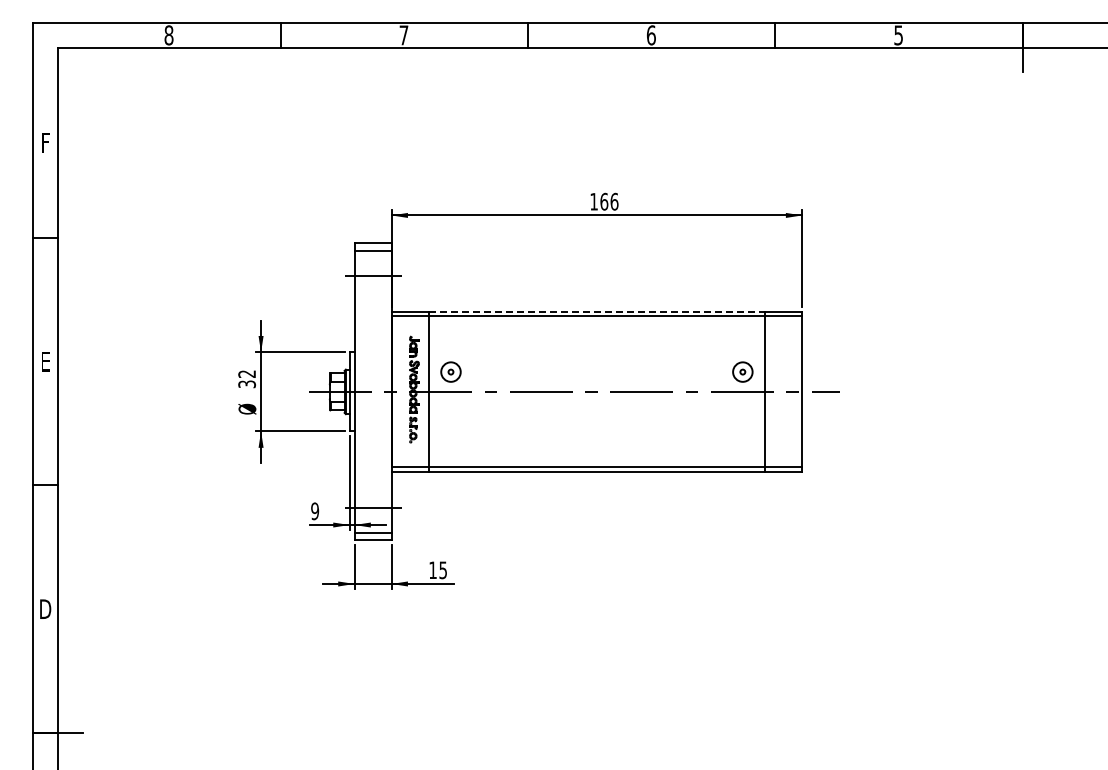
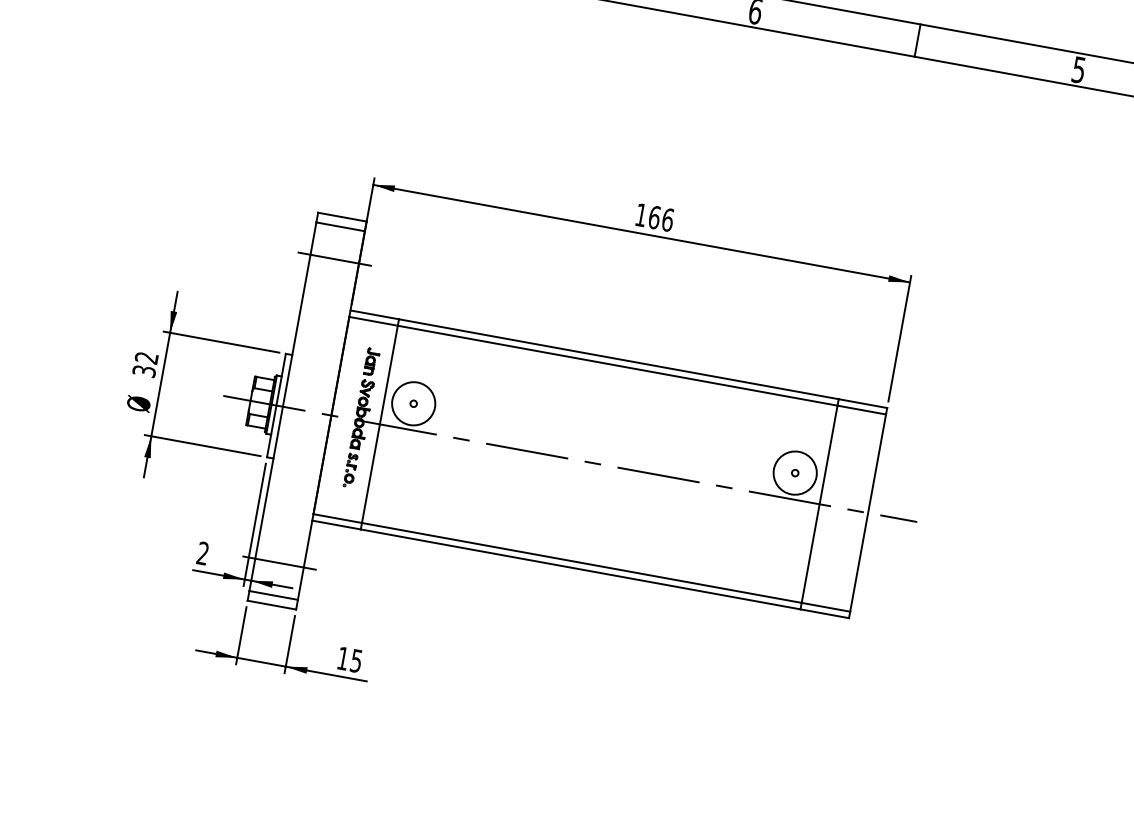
line: (597, 311) -> (619, 359), dashed -> solid
circle: (450, 371) -> (413, 402), size x1.67
circle: (742, 371) -> (794, 472), size x1.67
text: (315, 511) -> (203, 553), 9 -> 2

